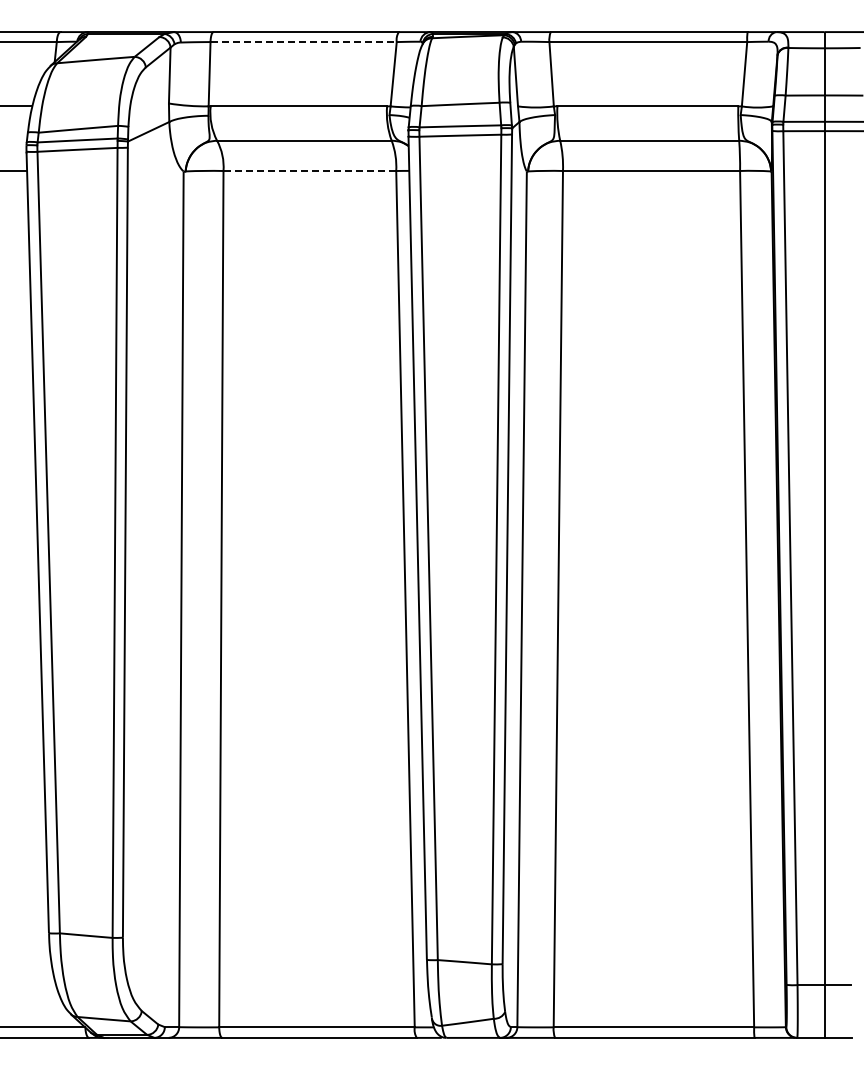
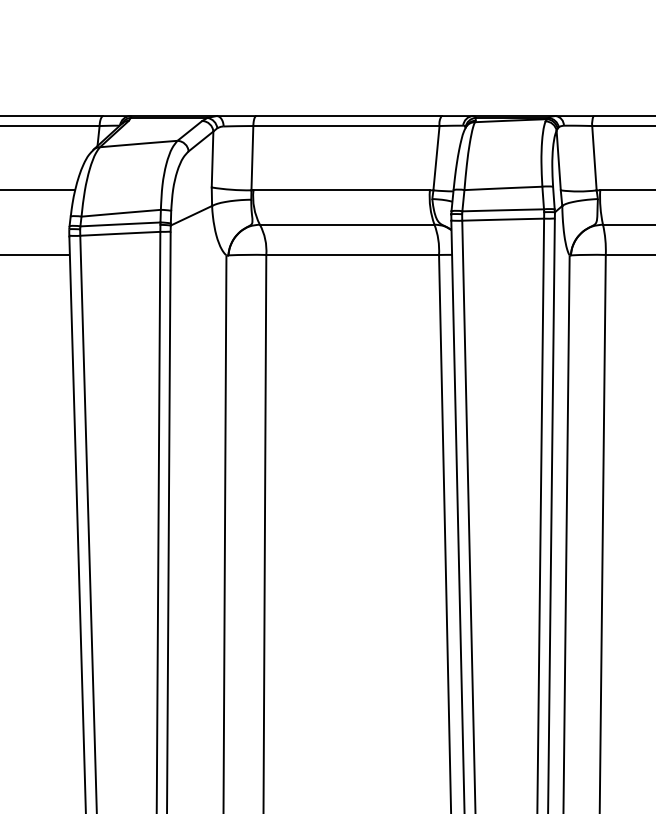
line: (304, 42) -> (347, 126), dashed -> solid
line: (310, 171) -> (353, 255), dashed -> solid

